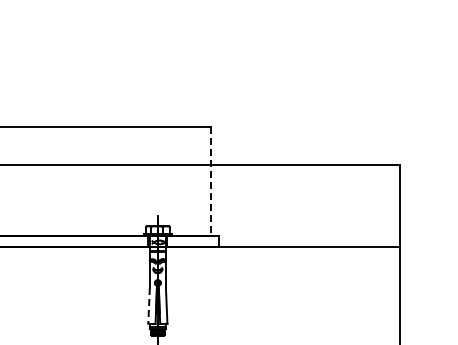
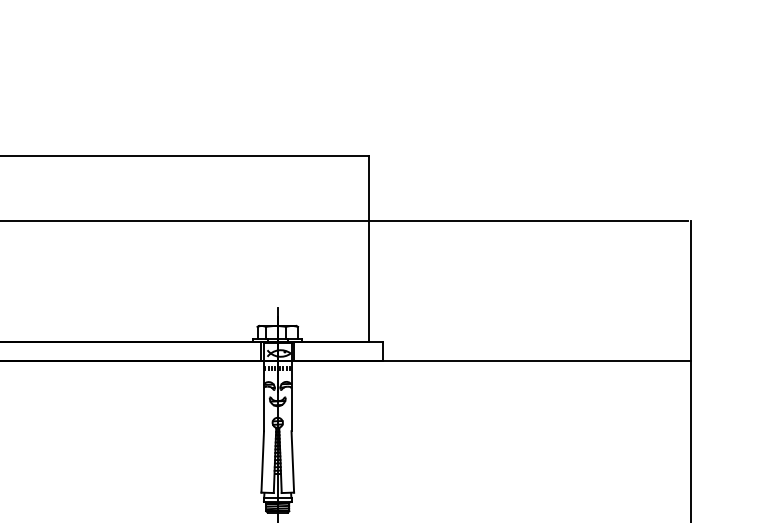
line: (211, 181) -> (369, 249), dashed -> solid
line: (149, 305) -> (263, 461), dashed -> solid

